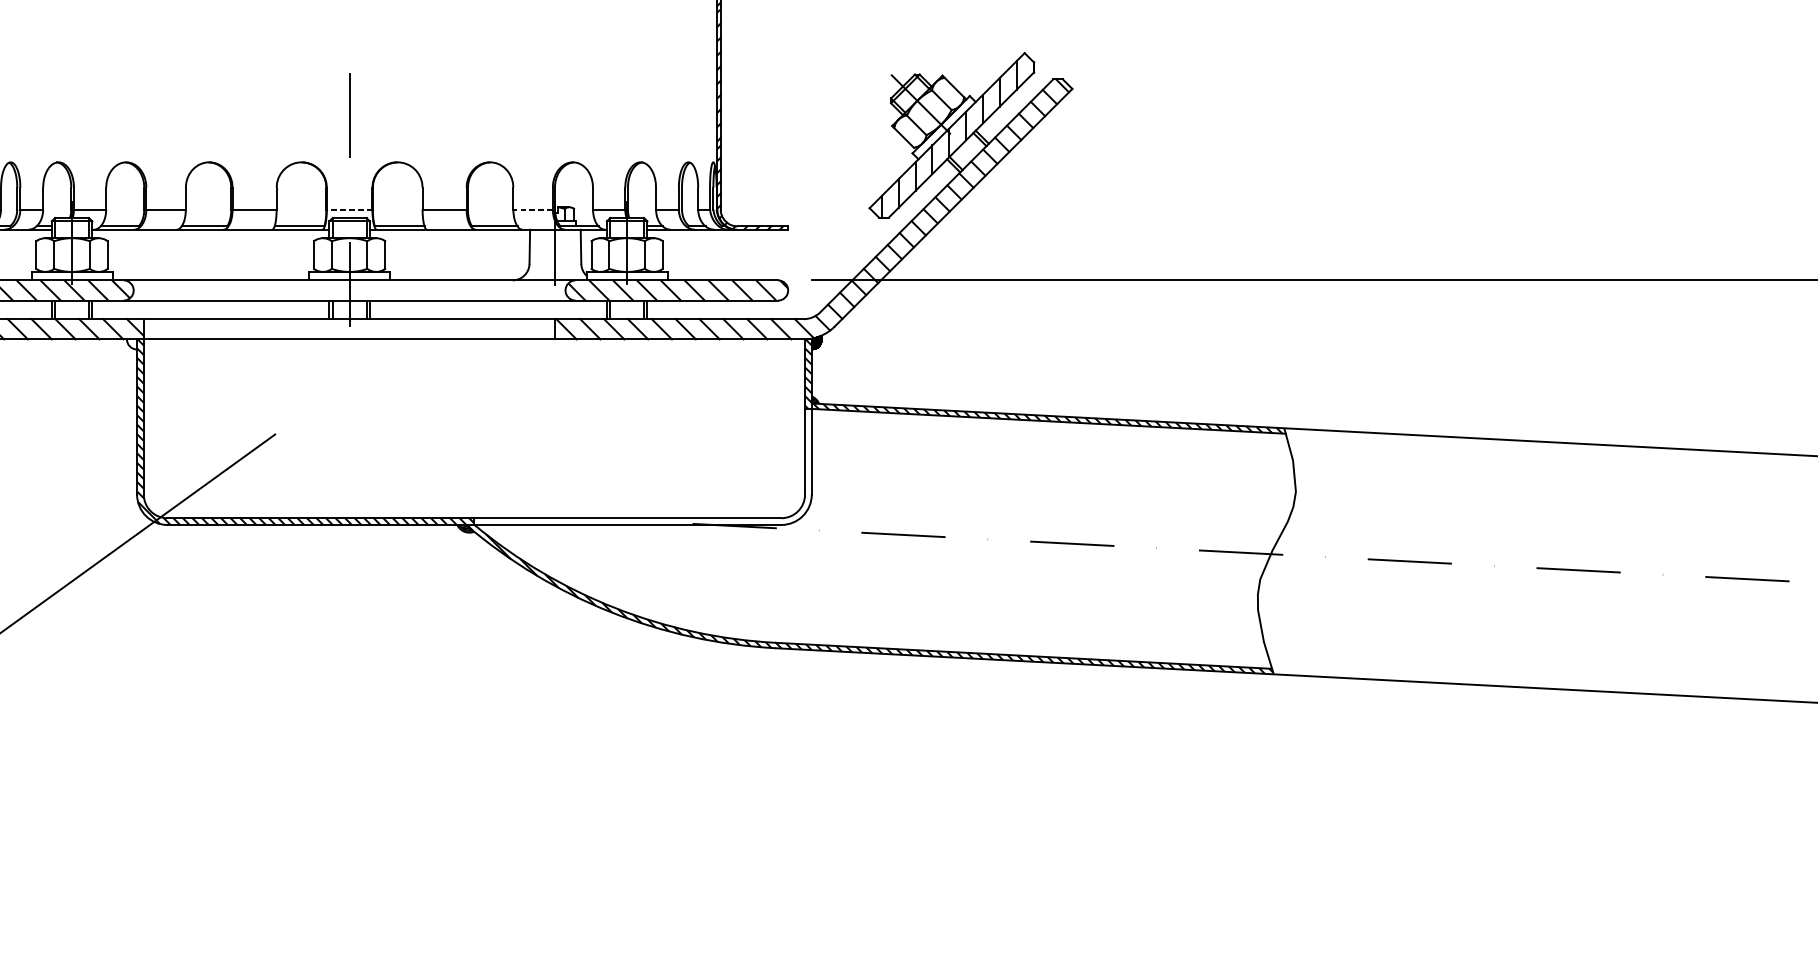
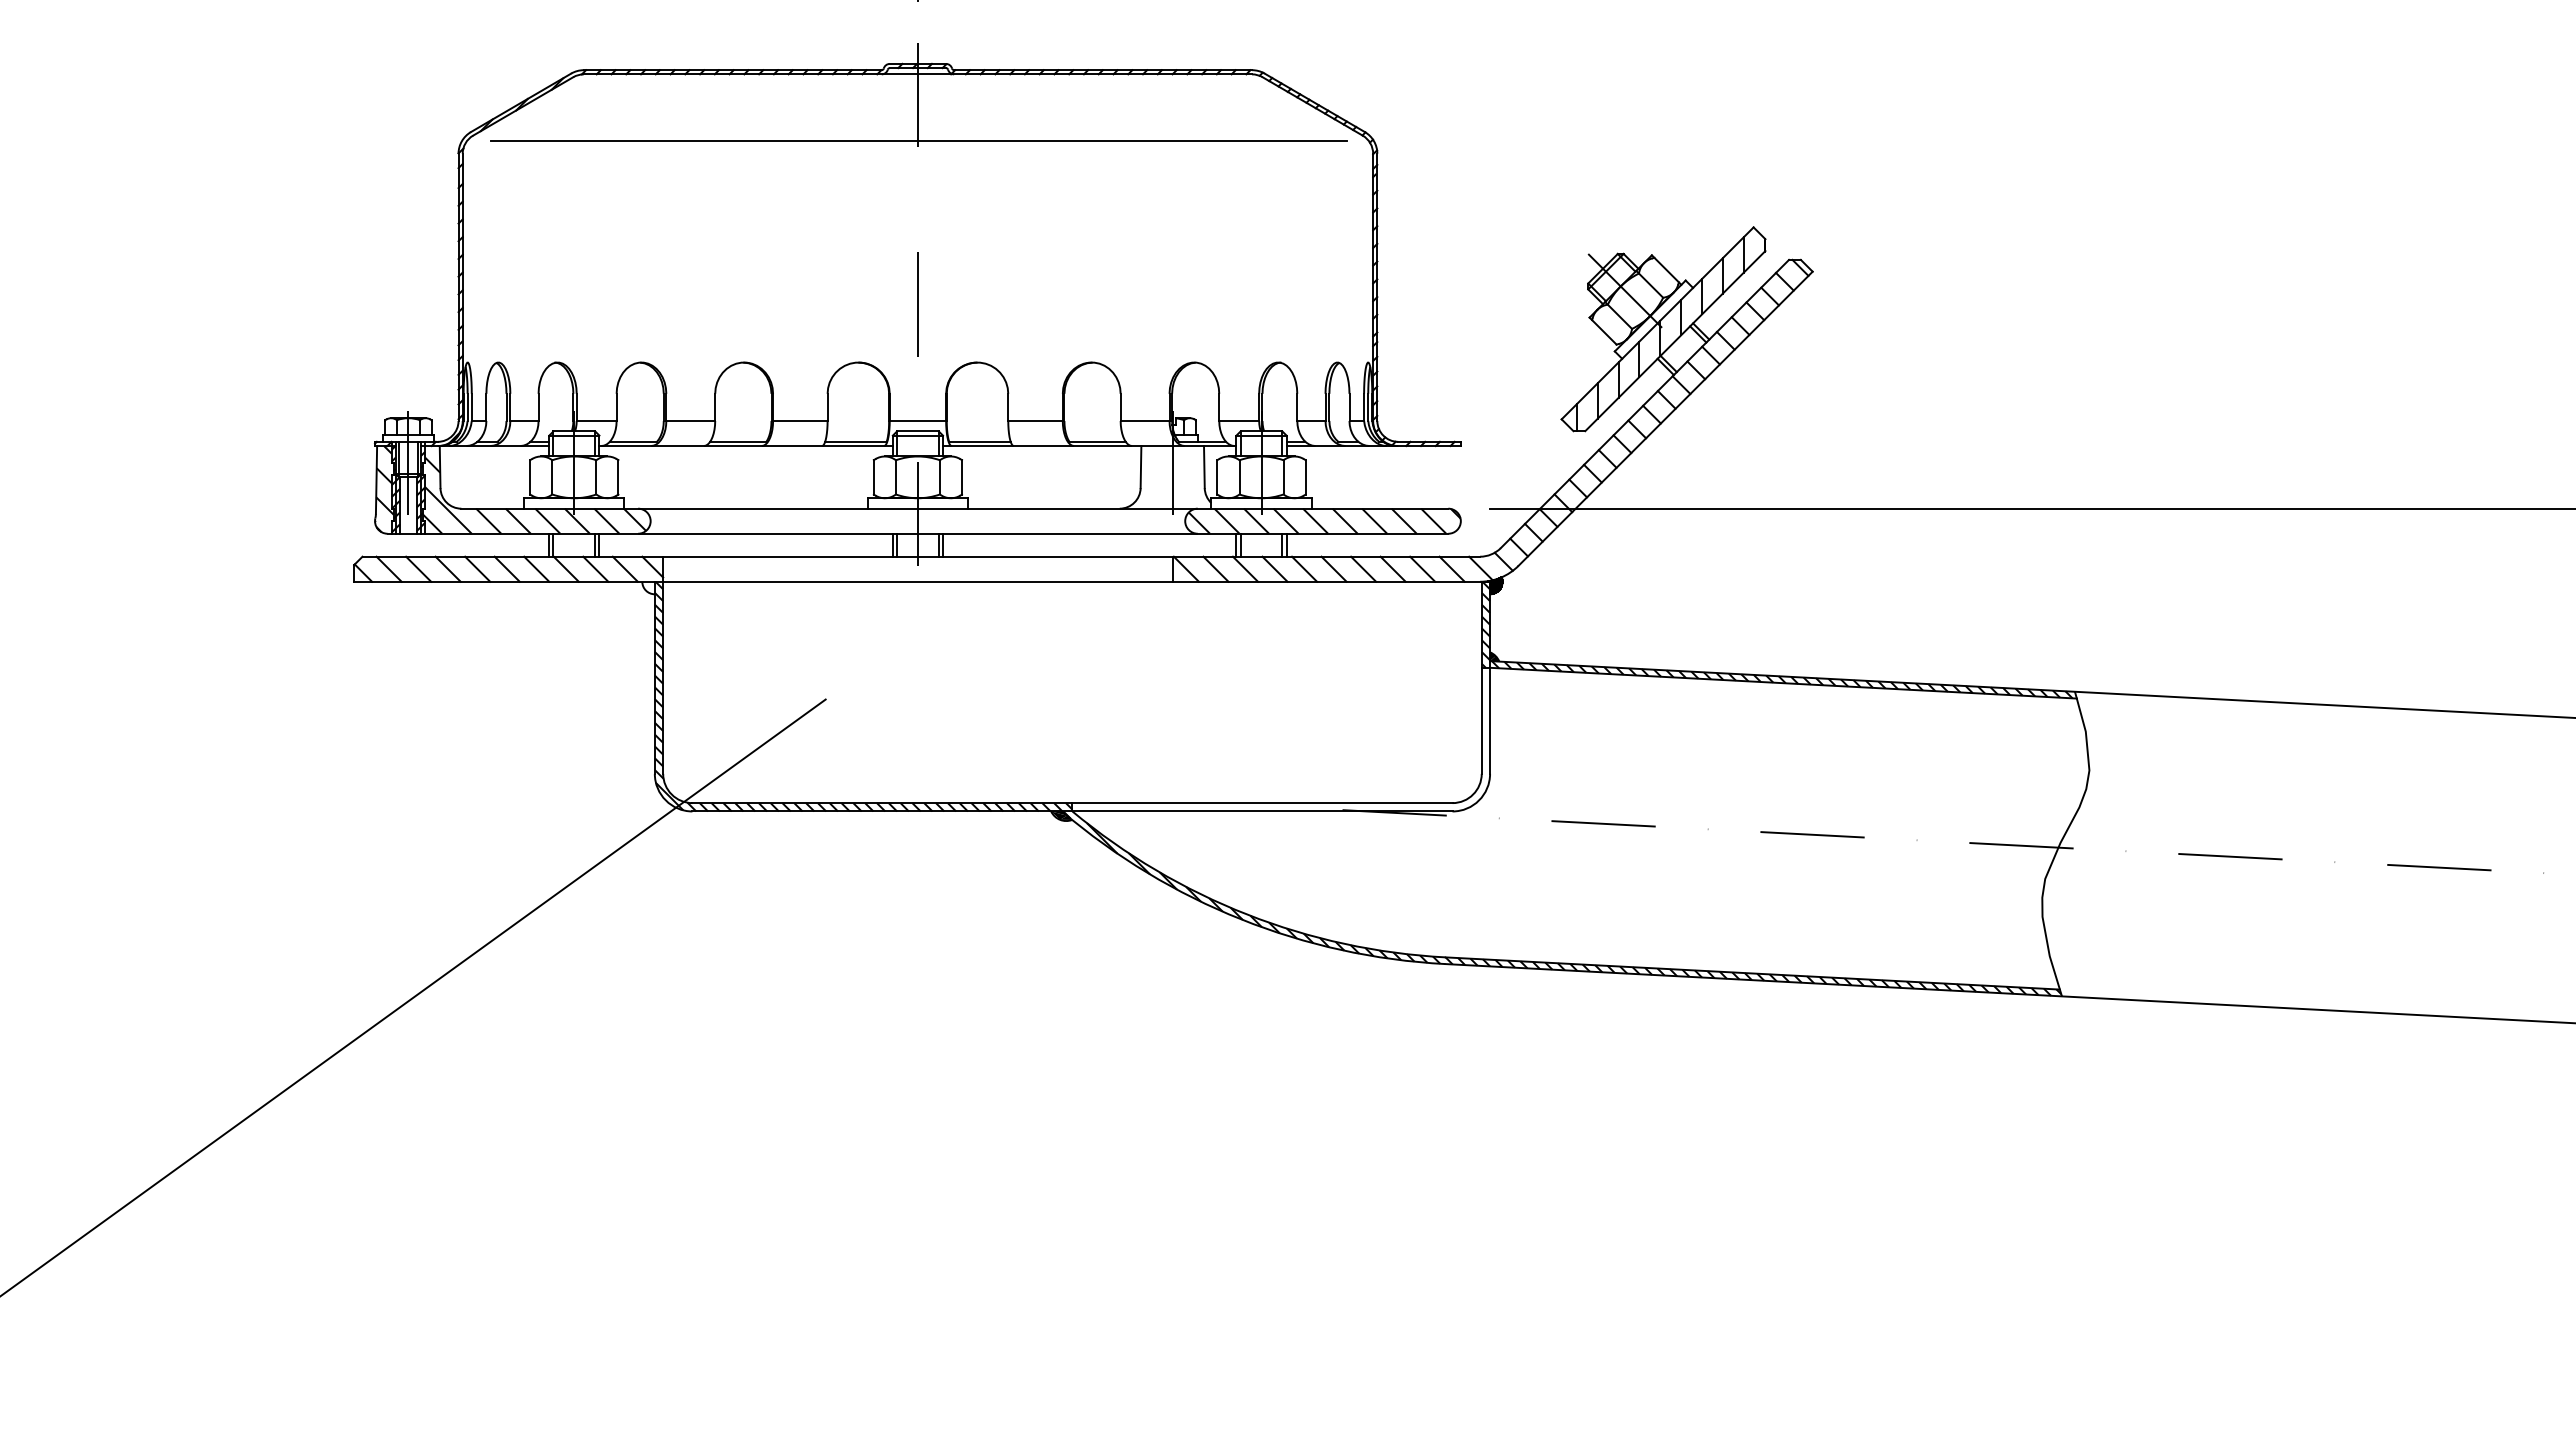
line: (349, 209) -> (917, 420), dashed -> solid
line: (532, 209) -> (1144, 420), dashed -> solid

